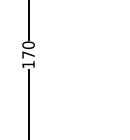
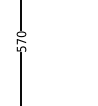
text: (28, 64) -> (21, 48), 170 -> 570

